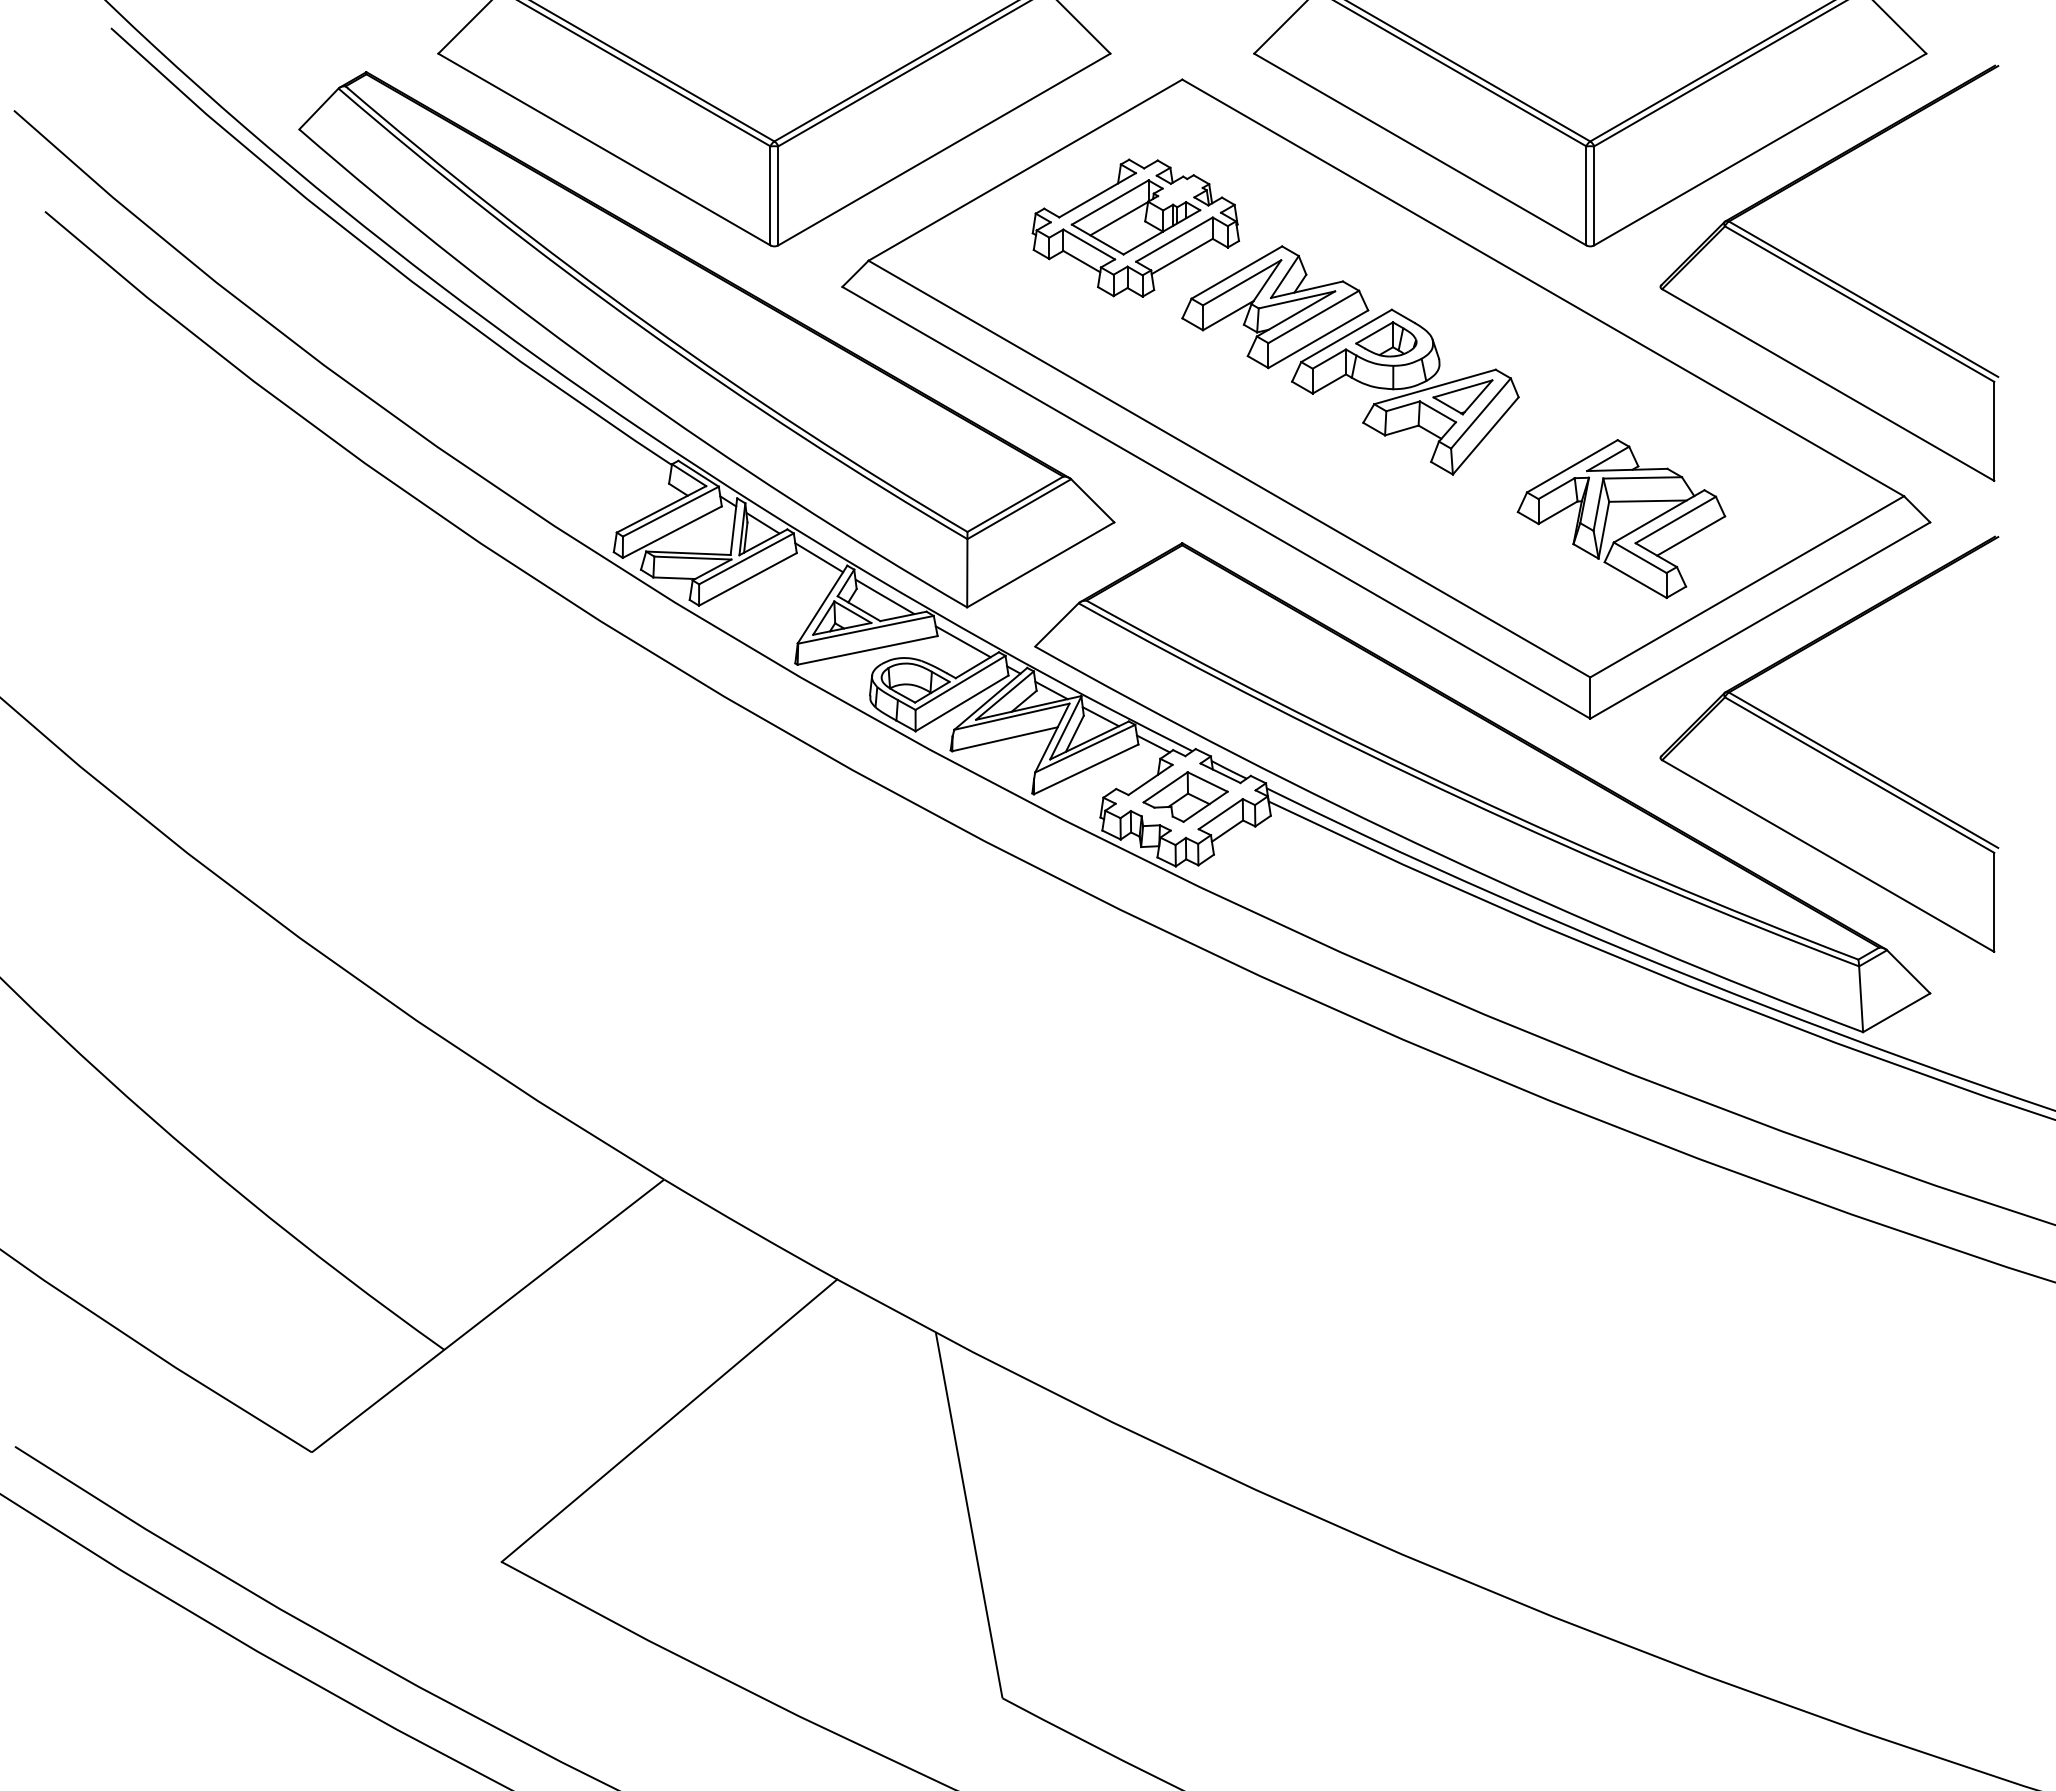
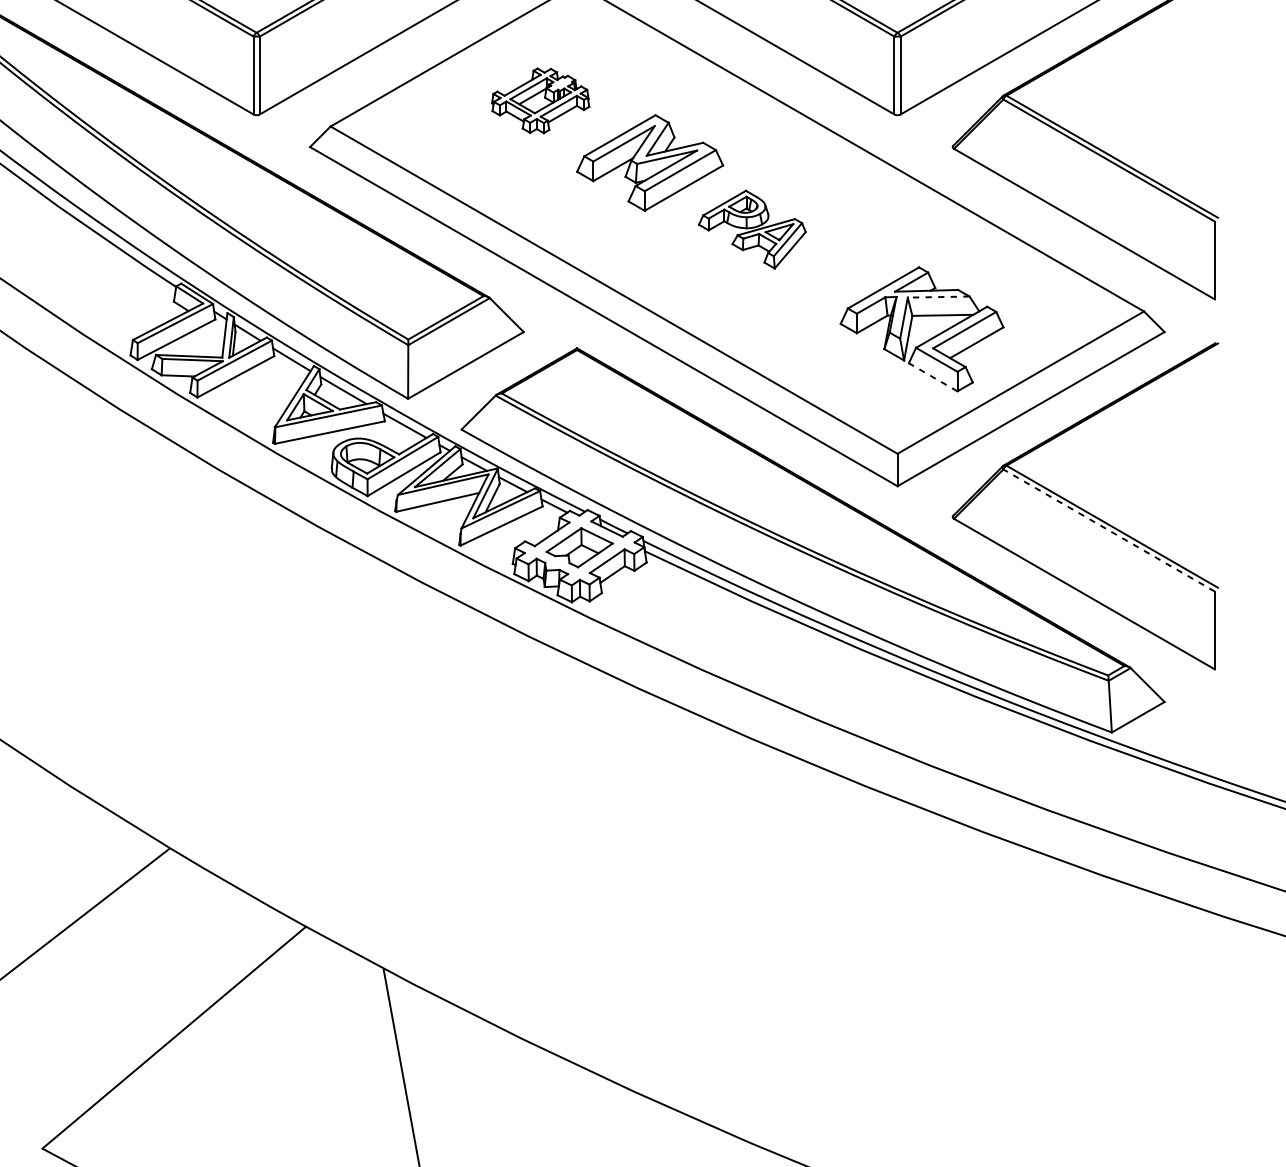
part: (1135, 227) -> (540, 100), size x0.6
part: (1405, 391) -> (752, 229), size x0.6
line: (1642, 477) -> (938, 296), solid -> dashed
line: (1635, 580) -> (933, 377), solid -> dashed
line: (1859, 774) -> (1109, 530), solid -> dashed

